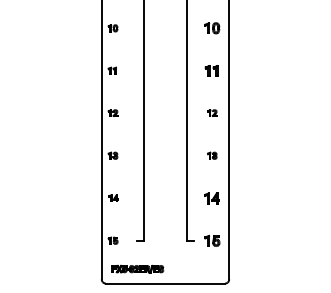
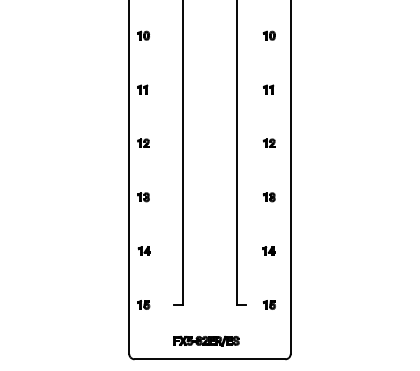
part: (212, 28) -> (269, 35), size x0.62
part: (211, 70) -> (268, 89), size x0.62
part: (211, 197) -> (268, 250), size x0.62
part: (212, 240) -> (269, 304), size x0.62
part: (137, 268) -> (206, 340), moved

